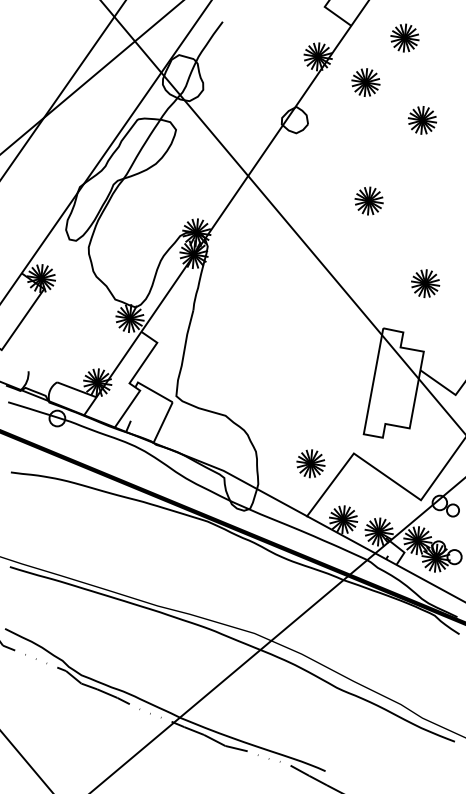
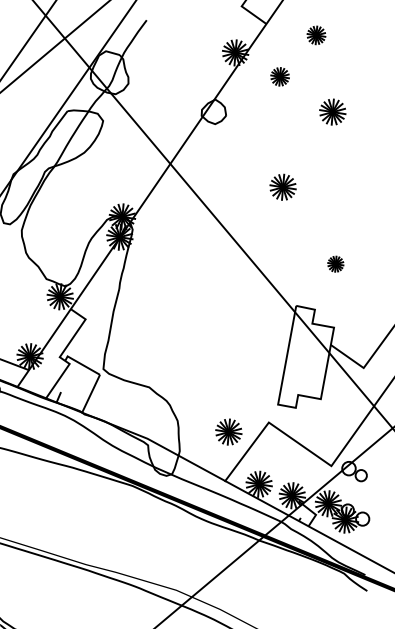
part: (404, 37) -> (316, 34), size x0.7
part: (365, 82) -> (279, 76), size x0.7
part: (425, 283) -> (335, 264), size x0.6

